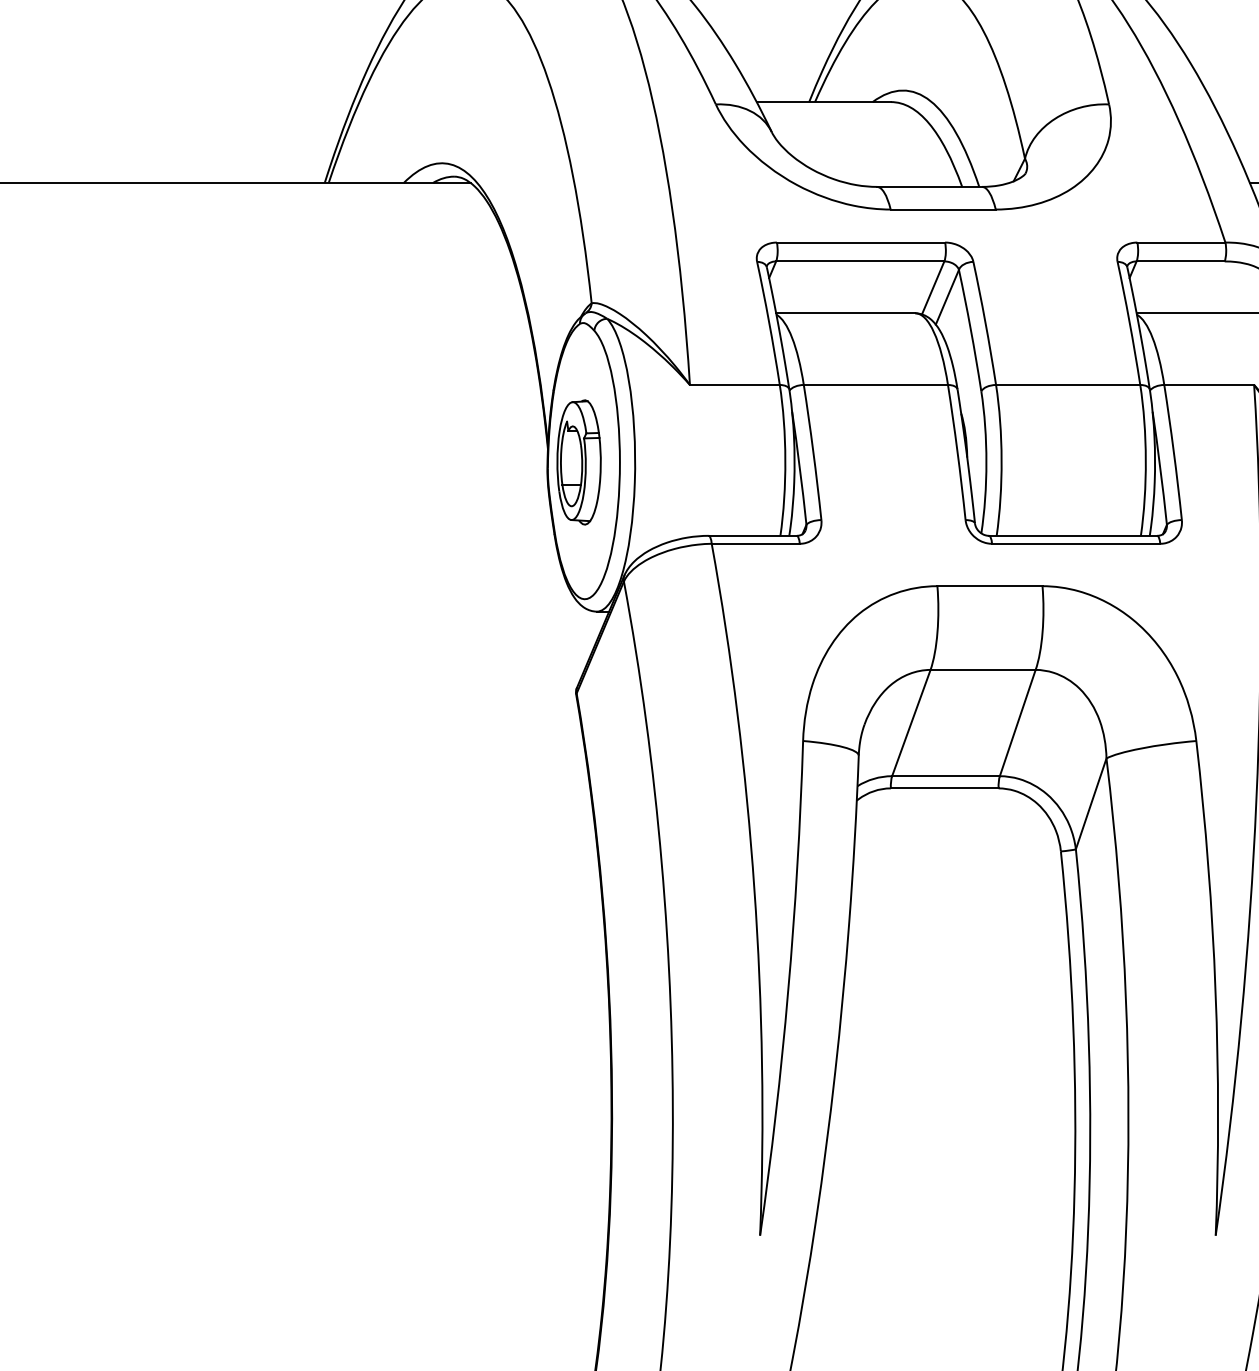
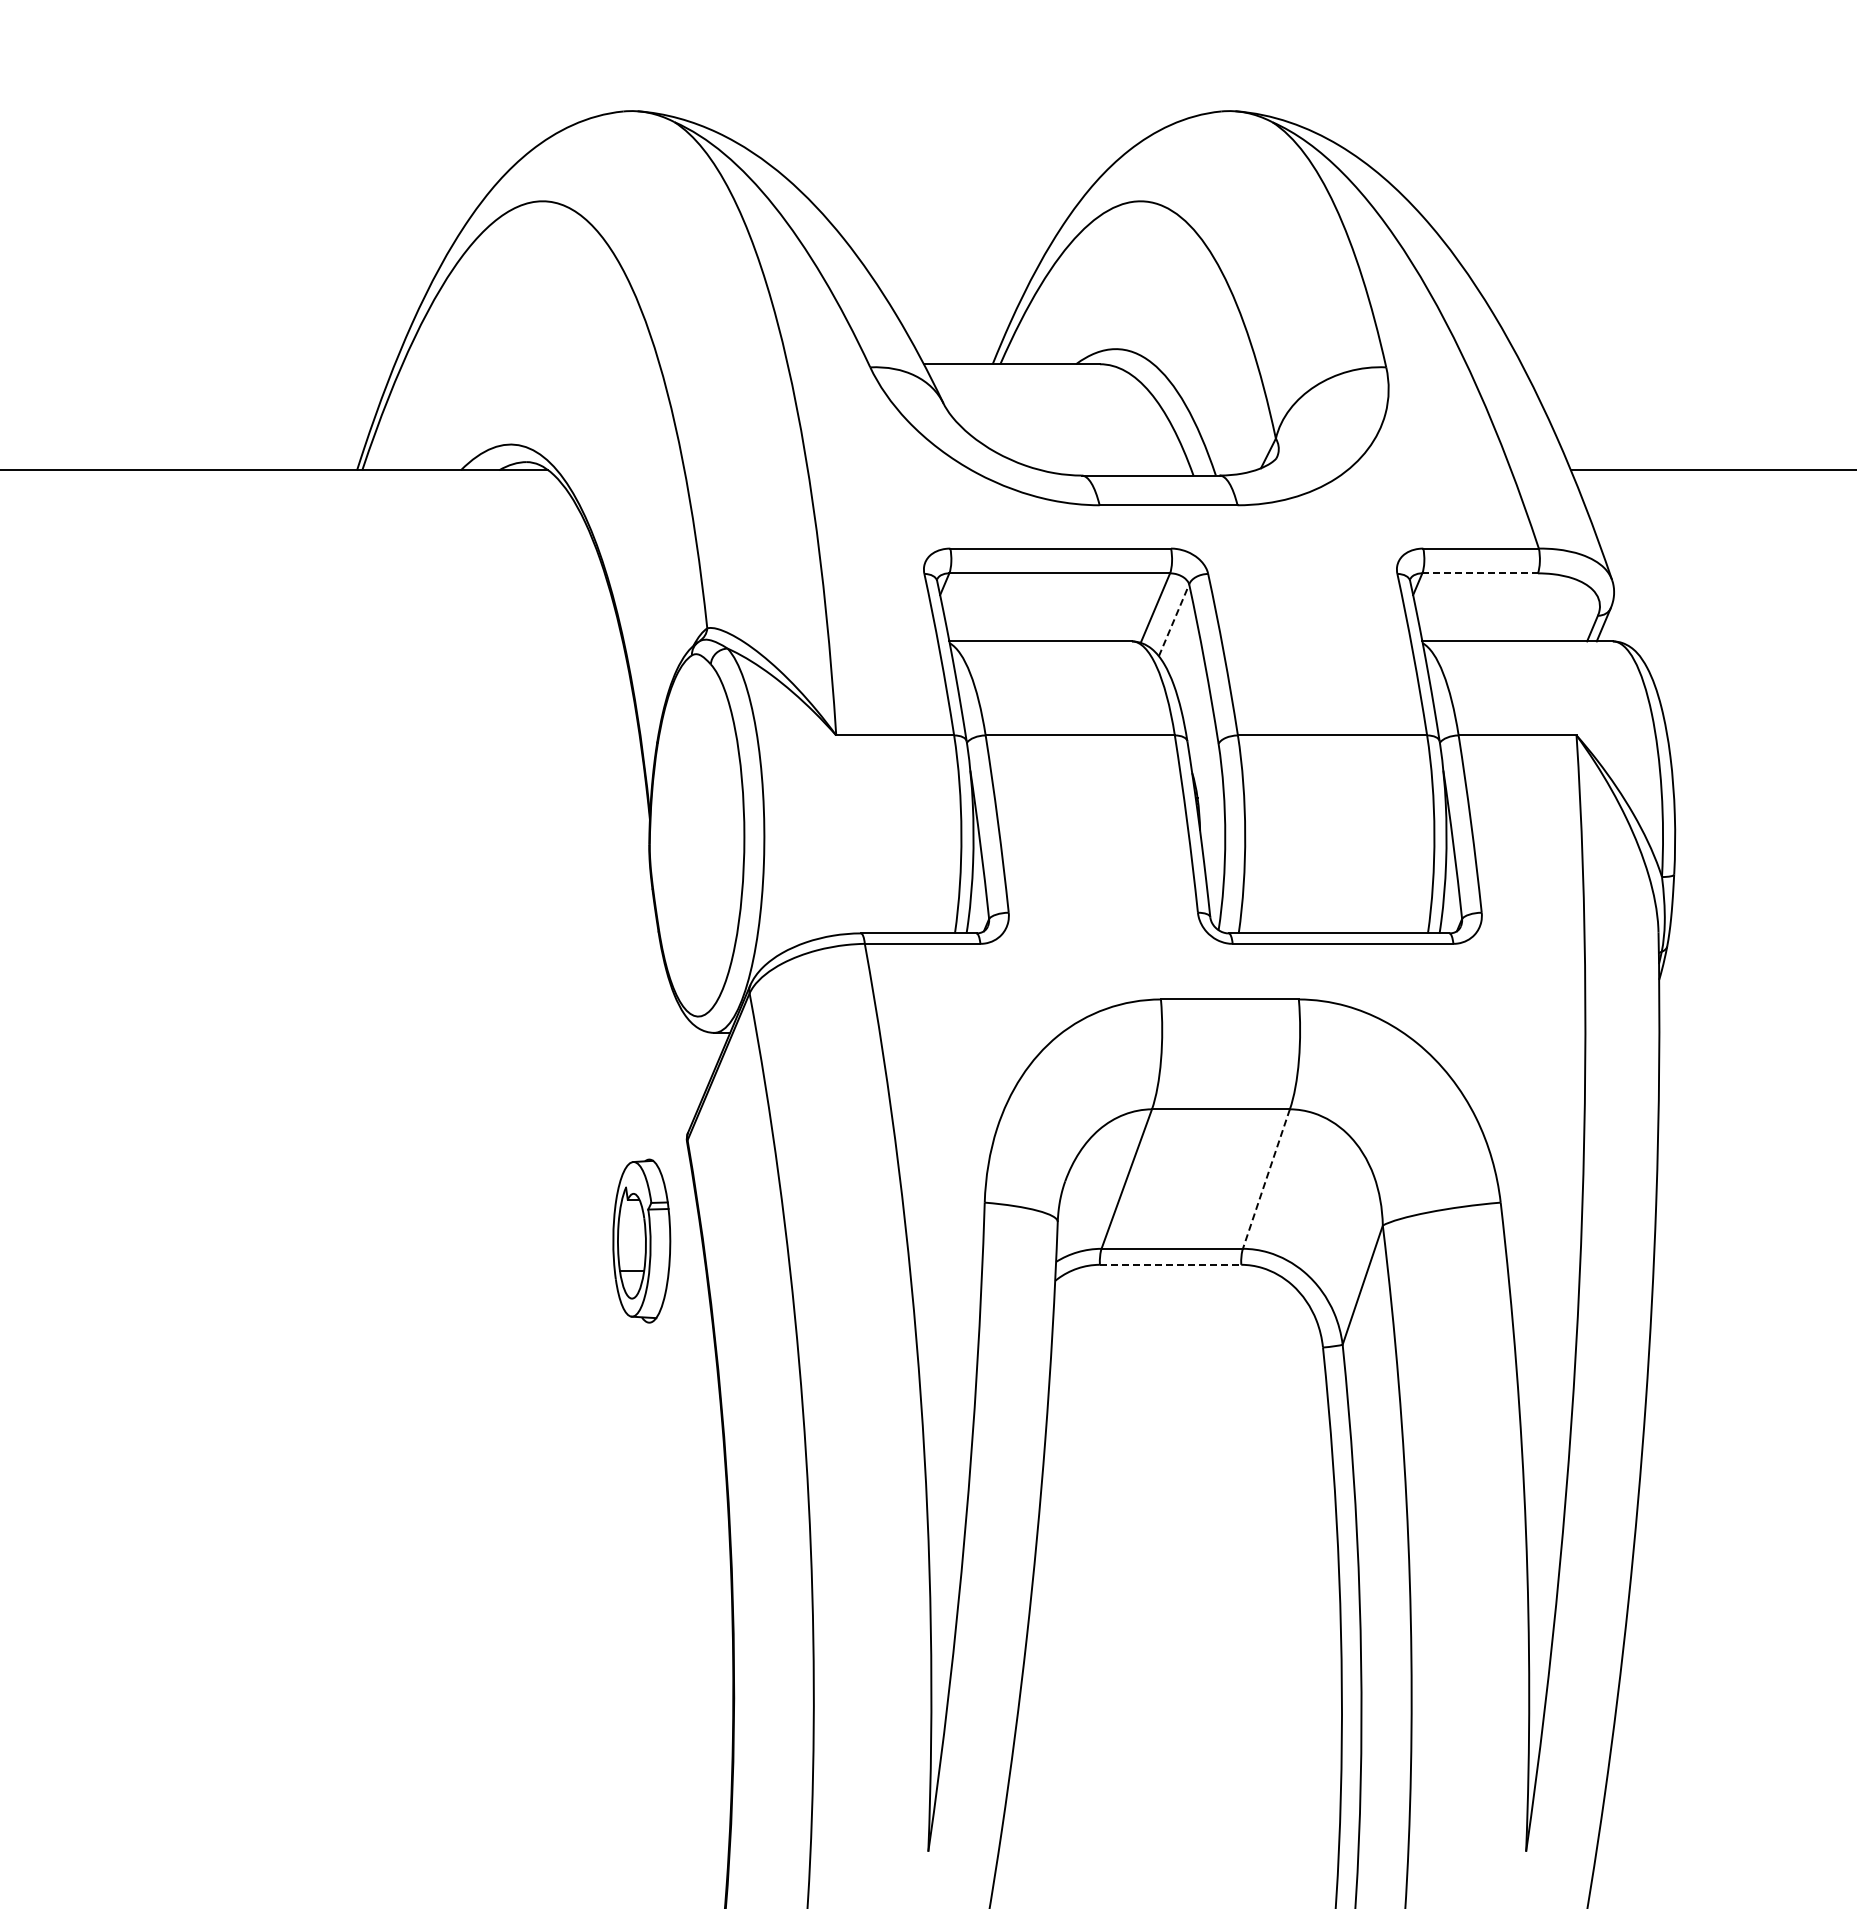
line: (1180, 261) -> (1480, 573), solid -> dashed
line: (947, 297) -> (1174, 620), solid -> dashed
part: (578, 461) -> (641, 1240), moved
line: (1017, 723) -> (1266, 1179), solid -> dashed
line: (944, 788) -> (1170, 1264), solid -> dashed

